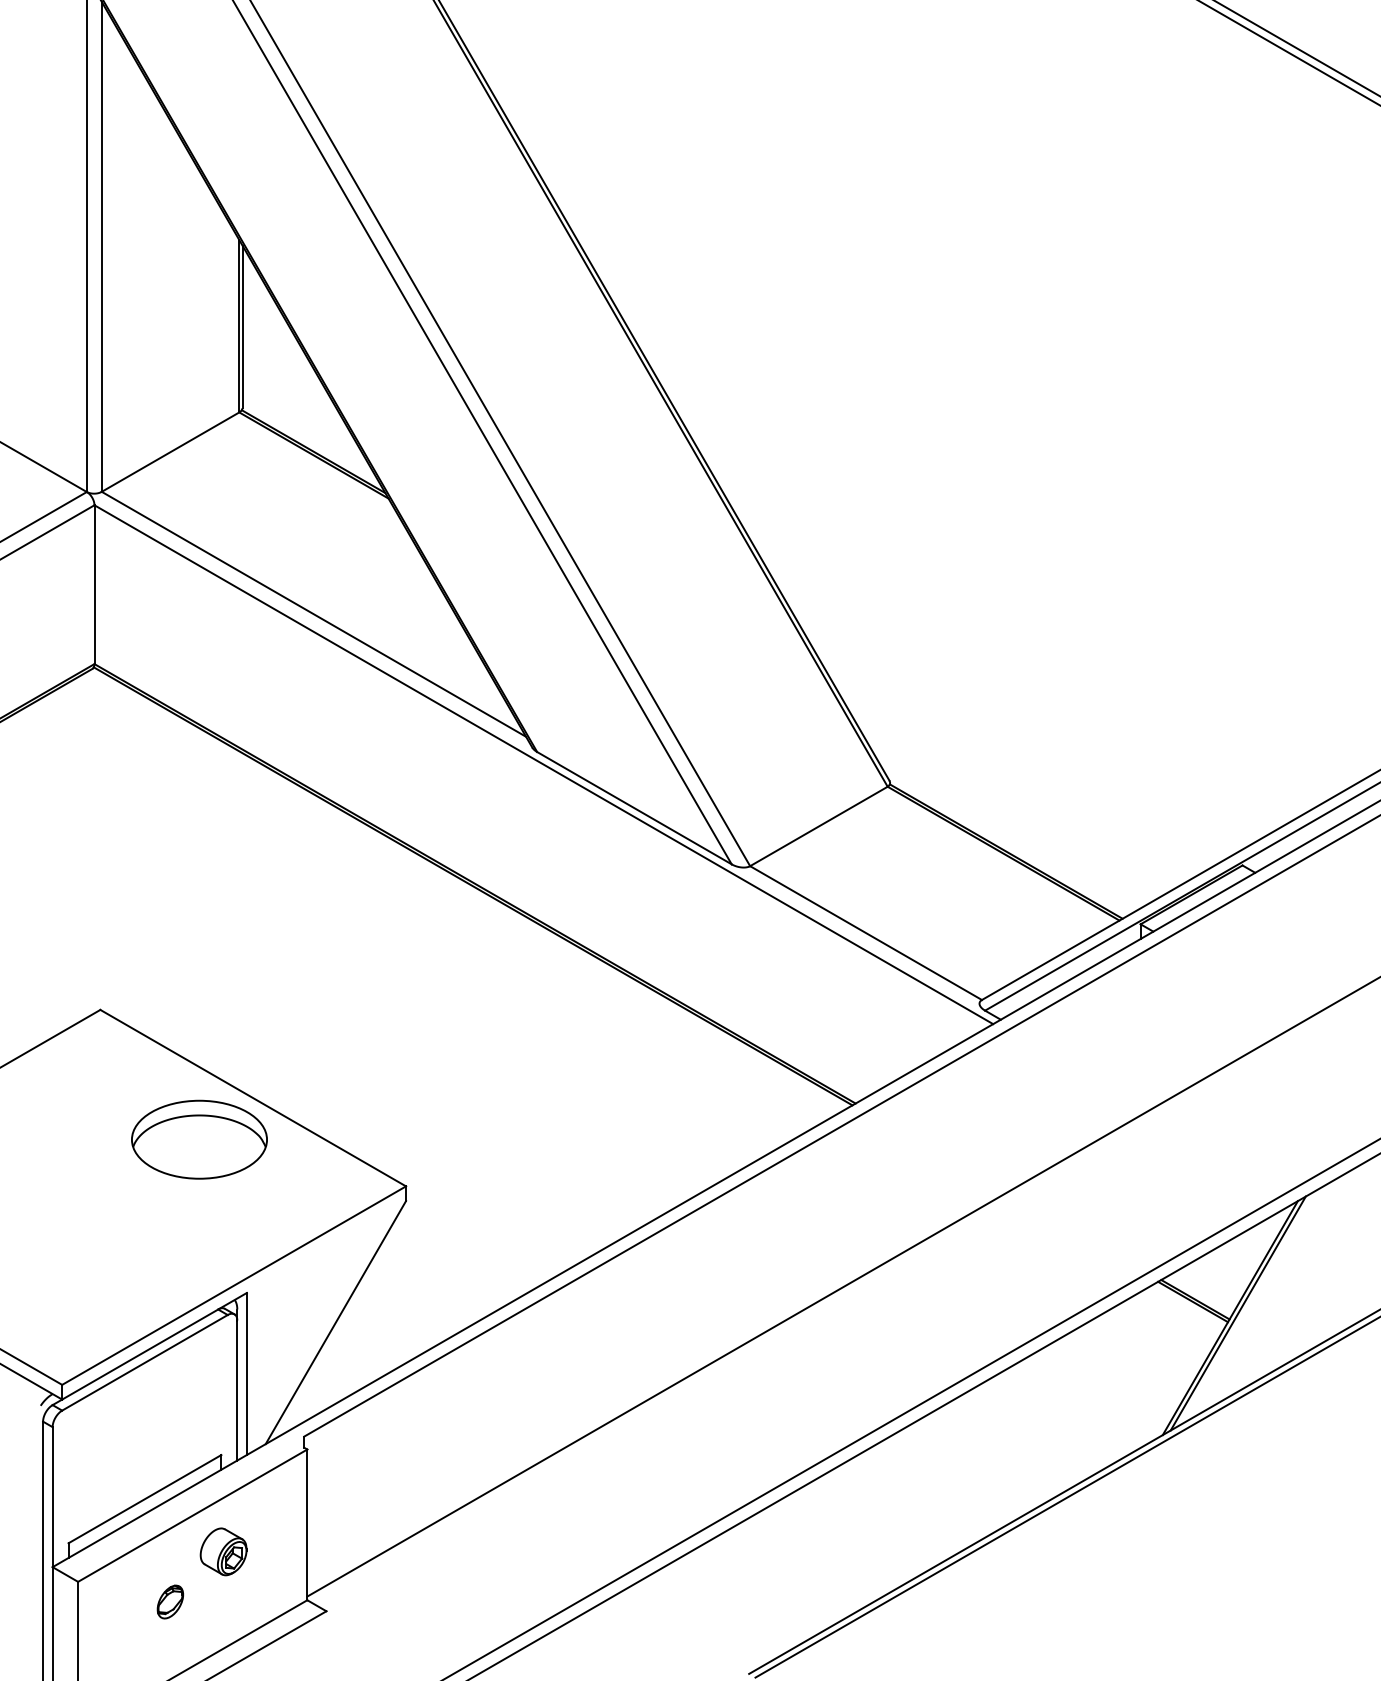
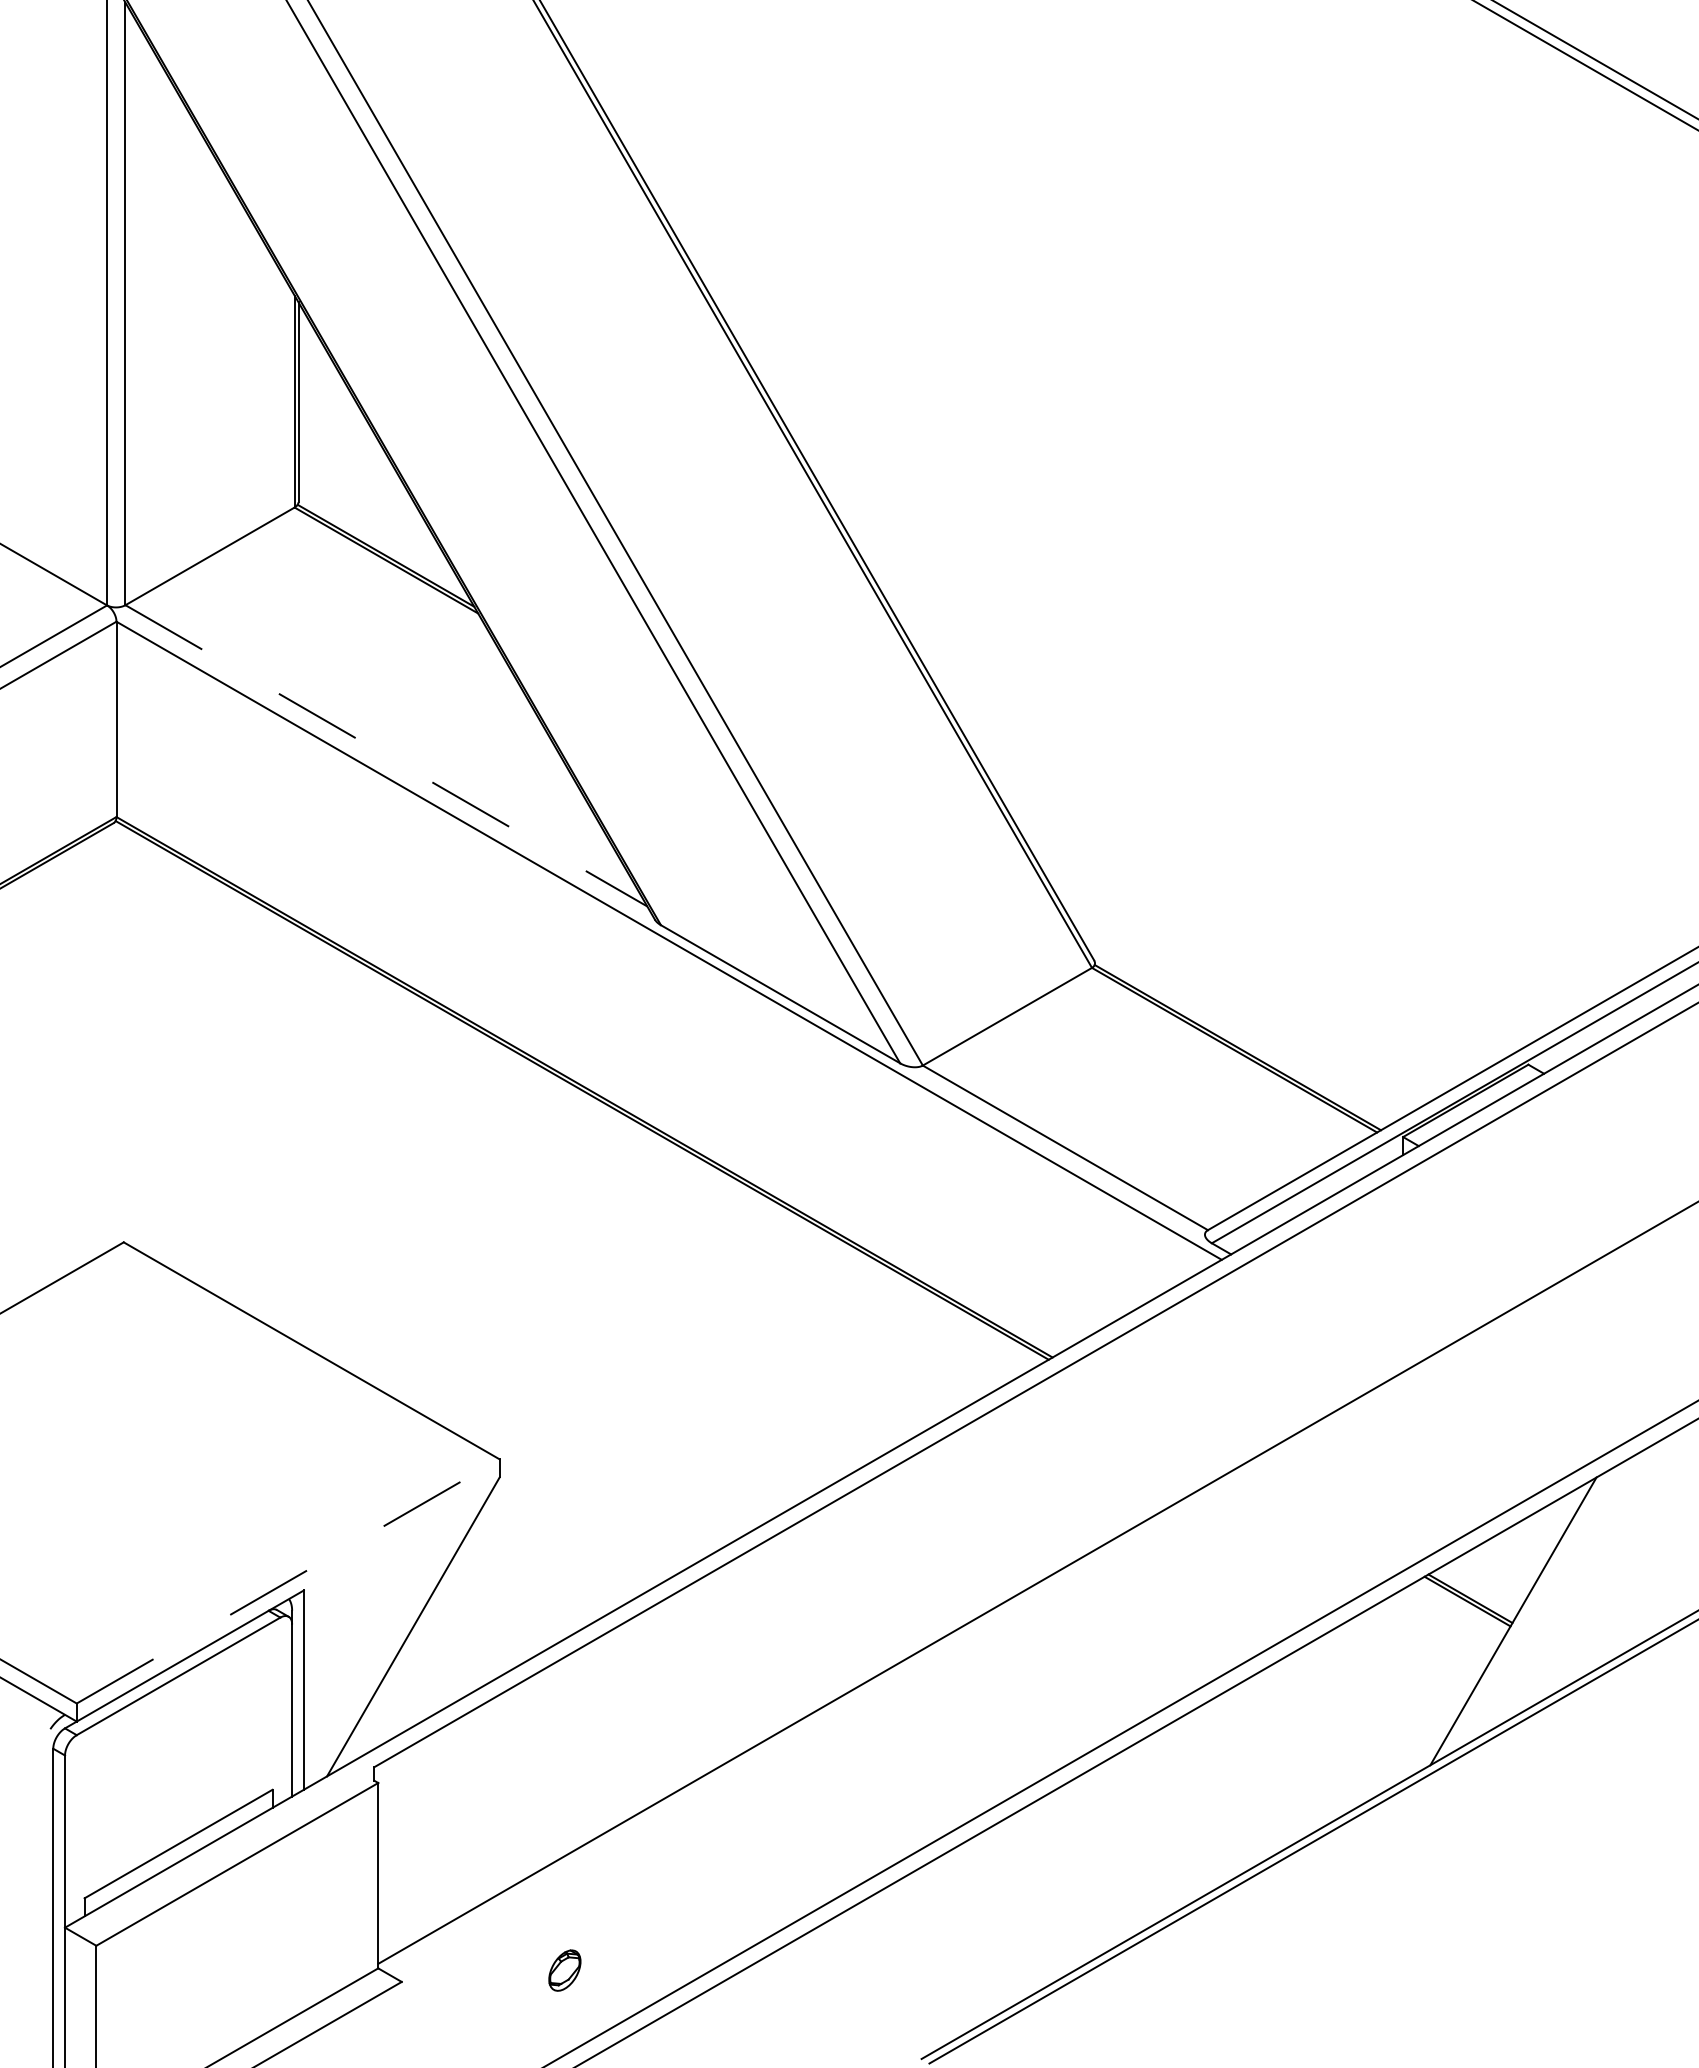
line: (314, 614) -> (386, 756), solid -> dashed
part: (199, 1139) -> (245, 1401), removed
line: (234, 1285) -> (288, 1581), solid -> dashed
line: (1238, 1313) -> (1523, 1615), removed
part: (223, 1551) -> (275, 1908), removed
part: (170, 1601) -> (564, 1970), moved

